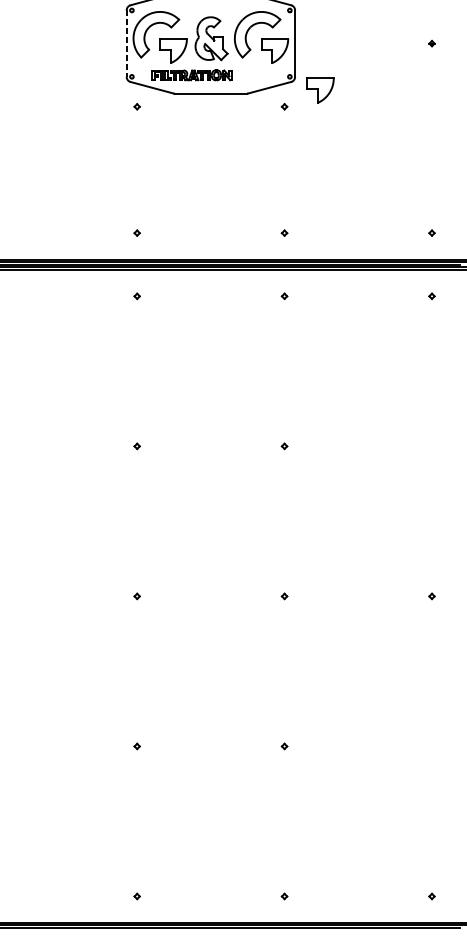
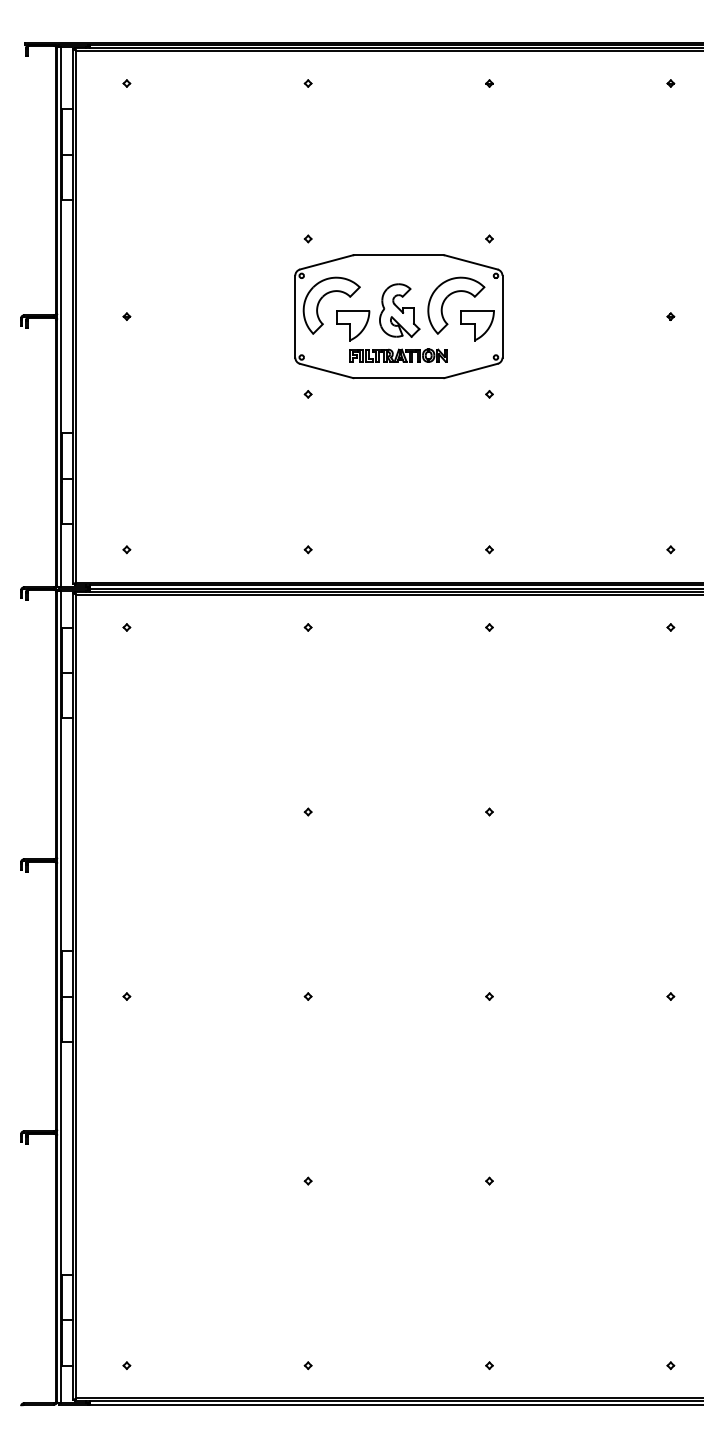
line: (126, 43) -> (295, 316), dashed -> solid
part: (191, 75) -> (398, 355), moved
part: (320, 90) -> (533, 374), removed

